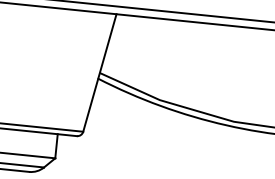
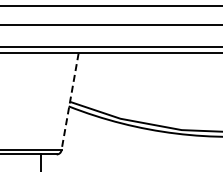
line: (99, 73) -> (69, 102), solid -> dashed

